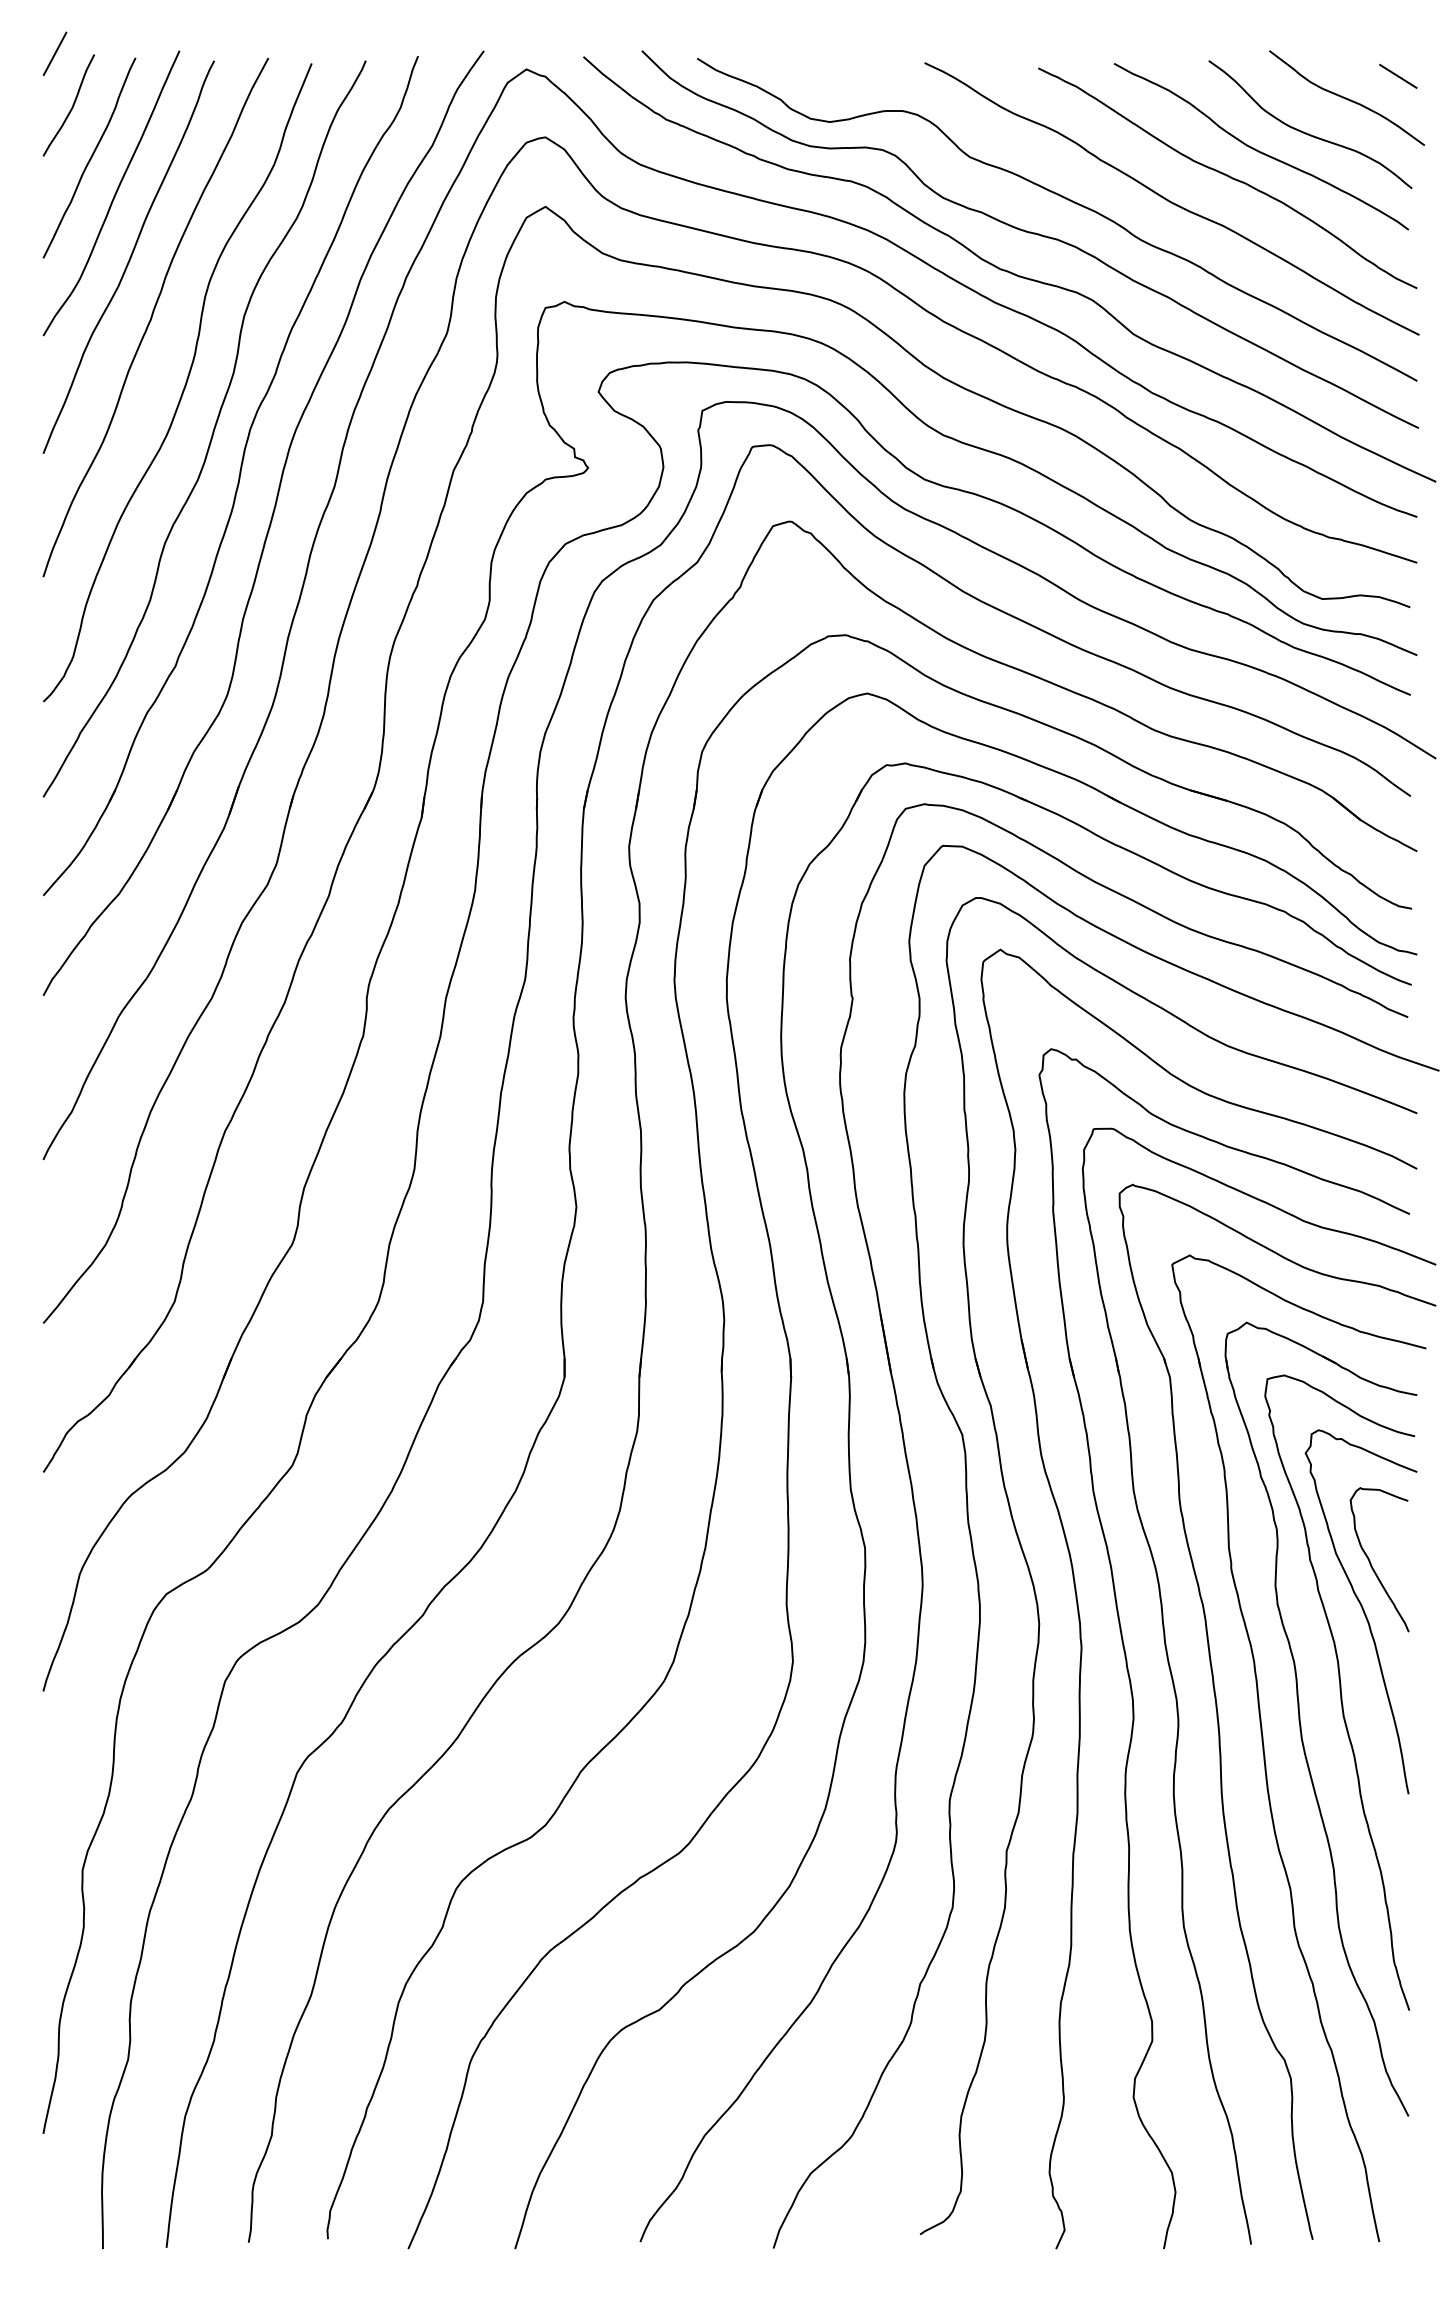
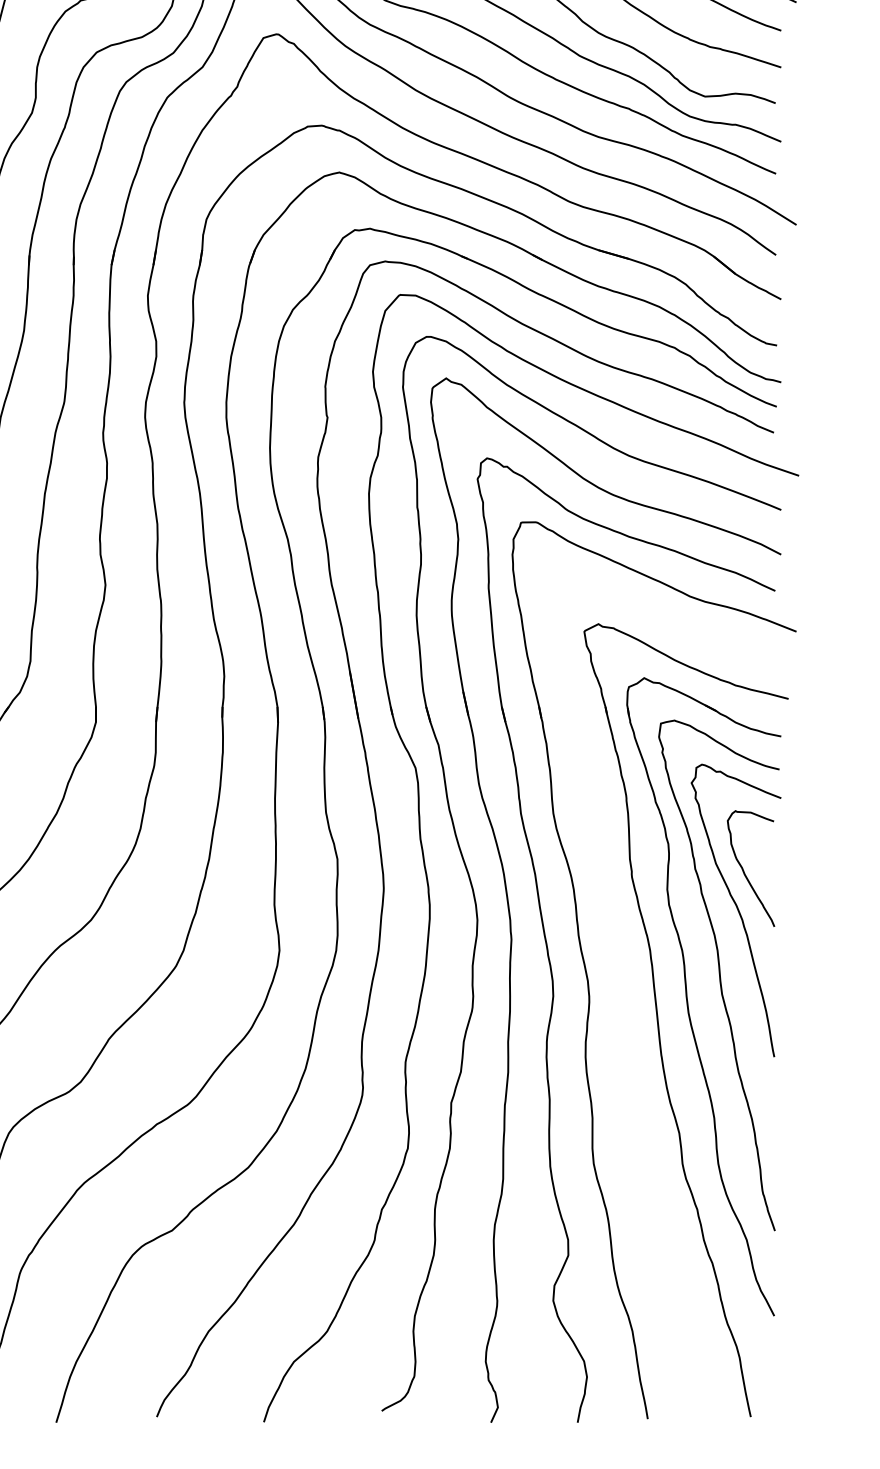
part: (1218, 1712) -> (621, 991), removed

